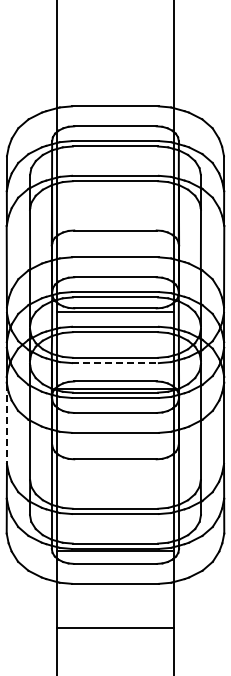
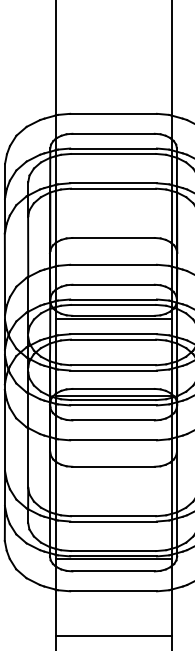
line: (115, 363) -> (113, 370), dashed -> solid
line: (6, 424) -> (4, 431), dashed -> solid

